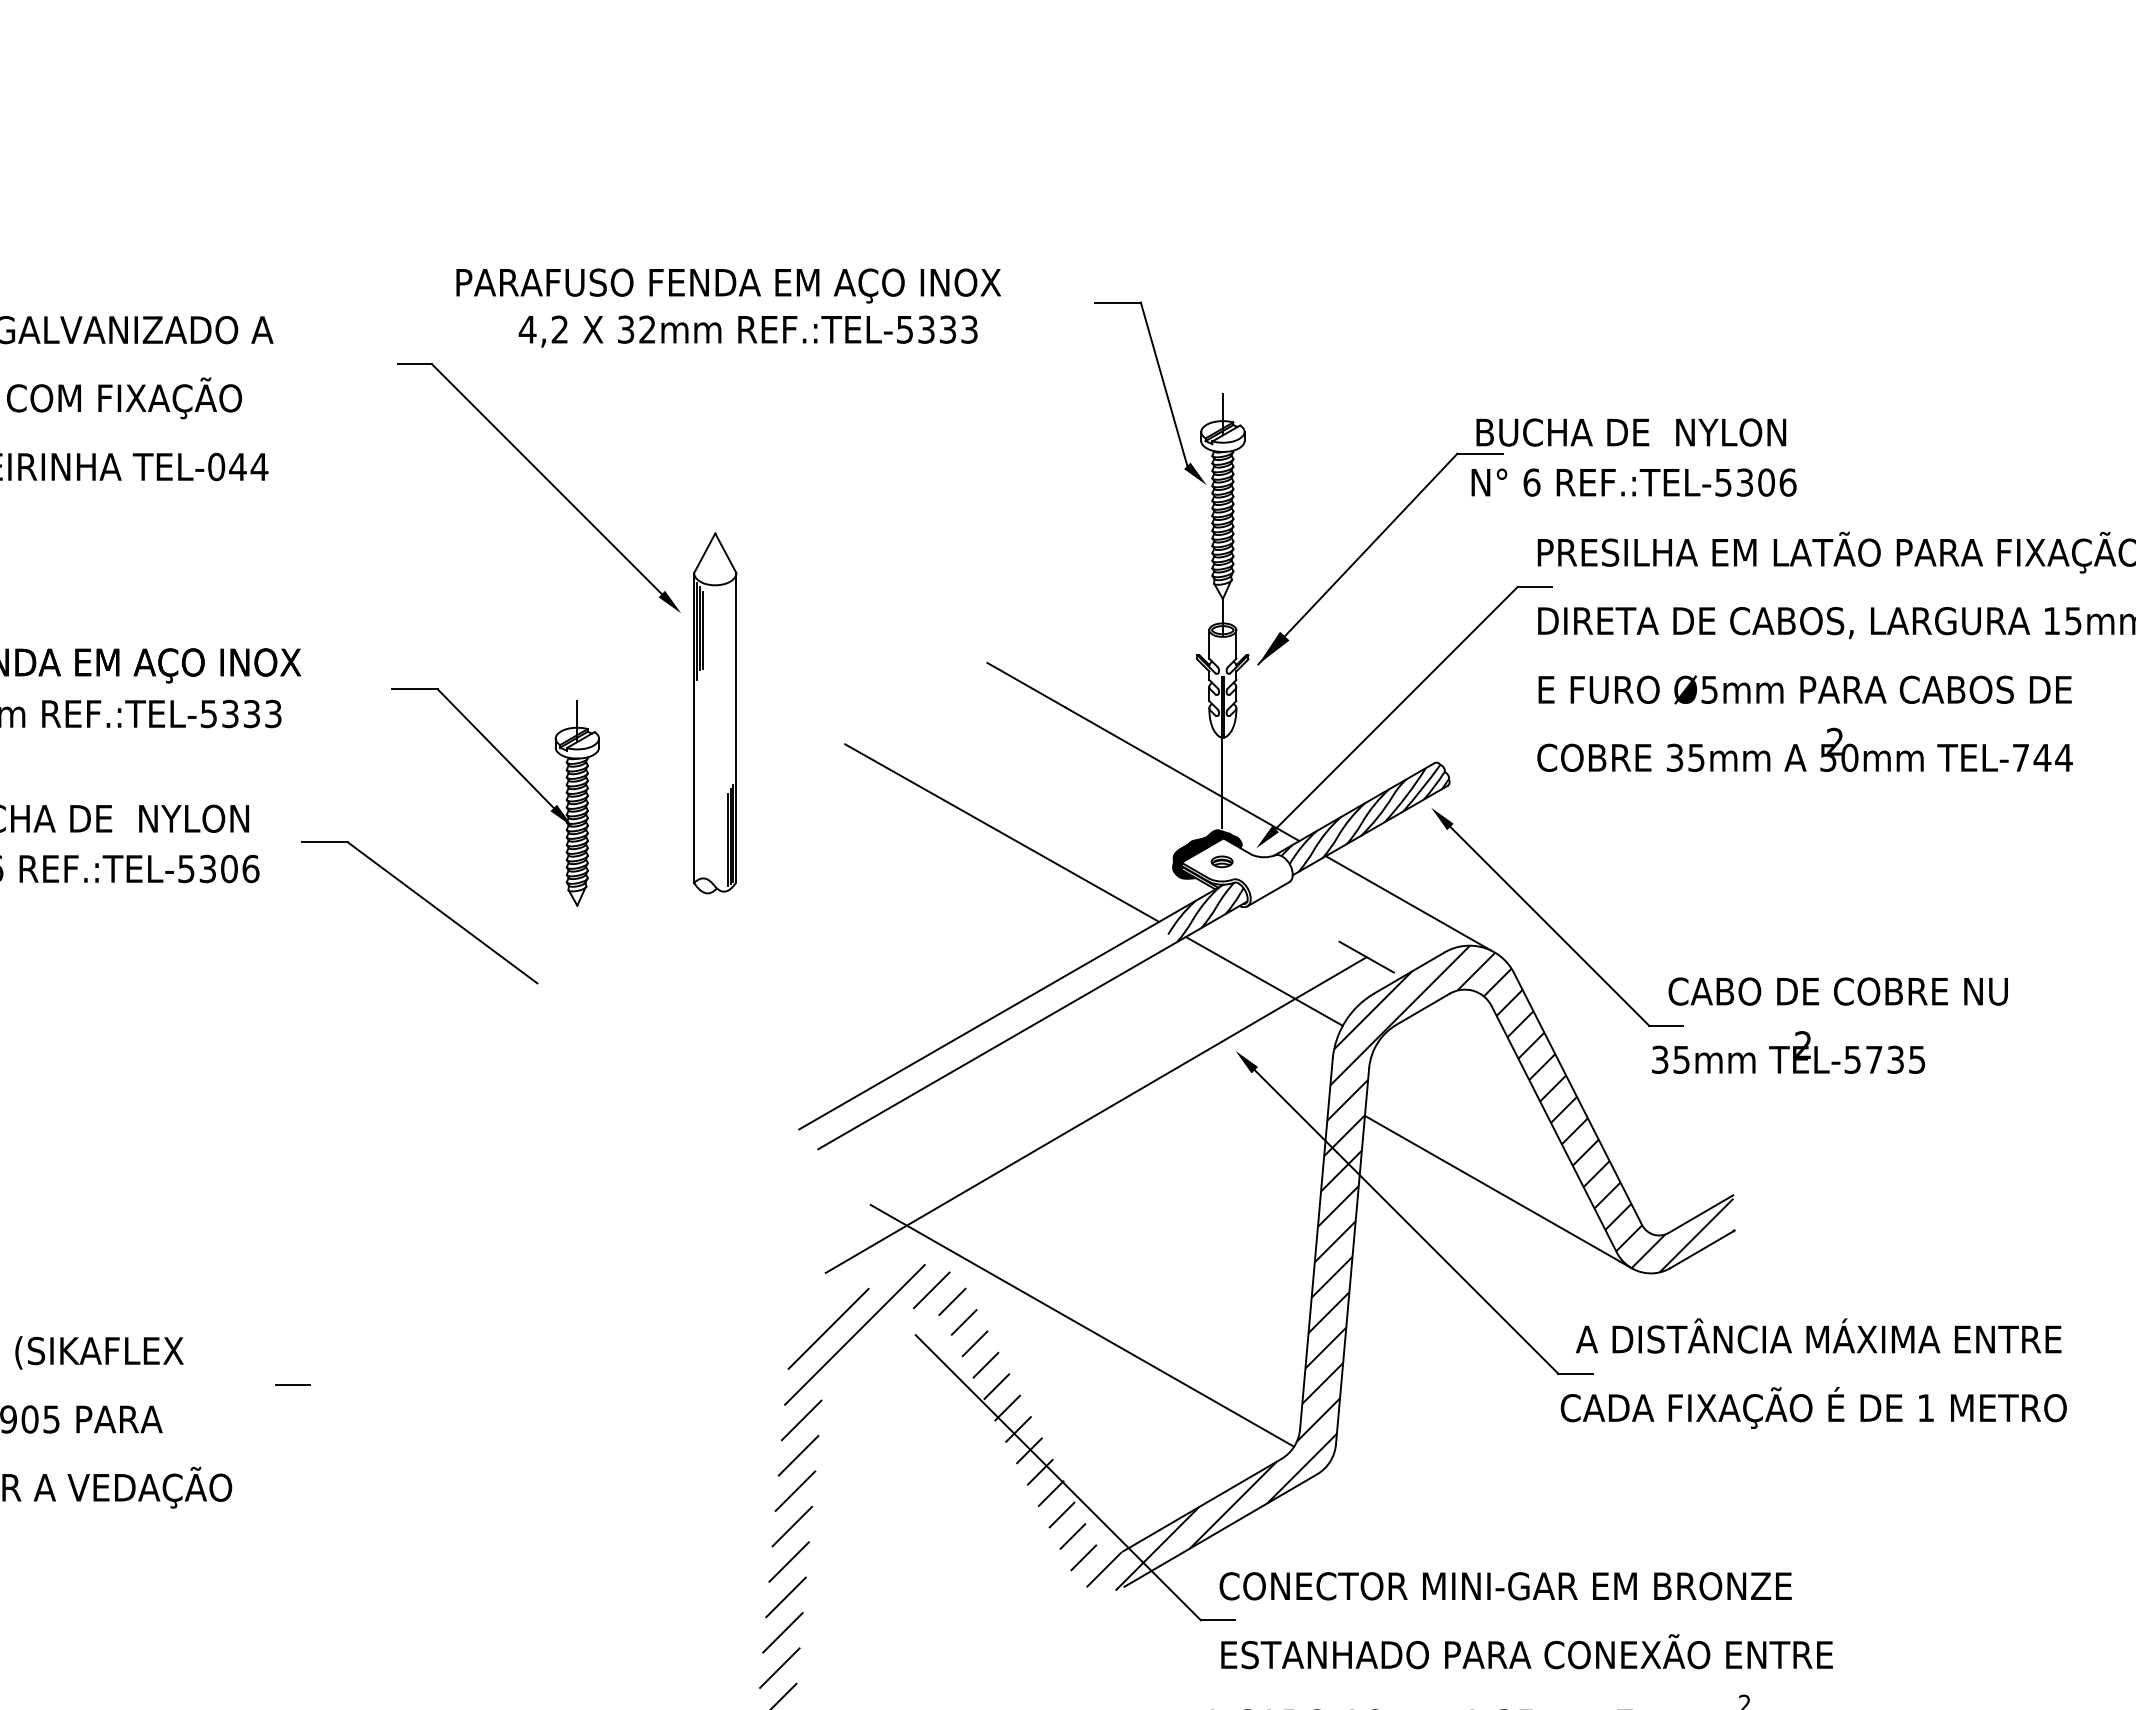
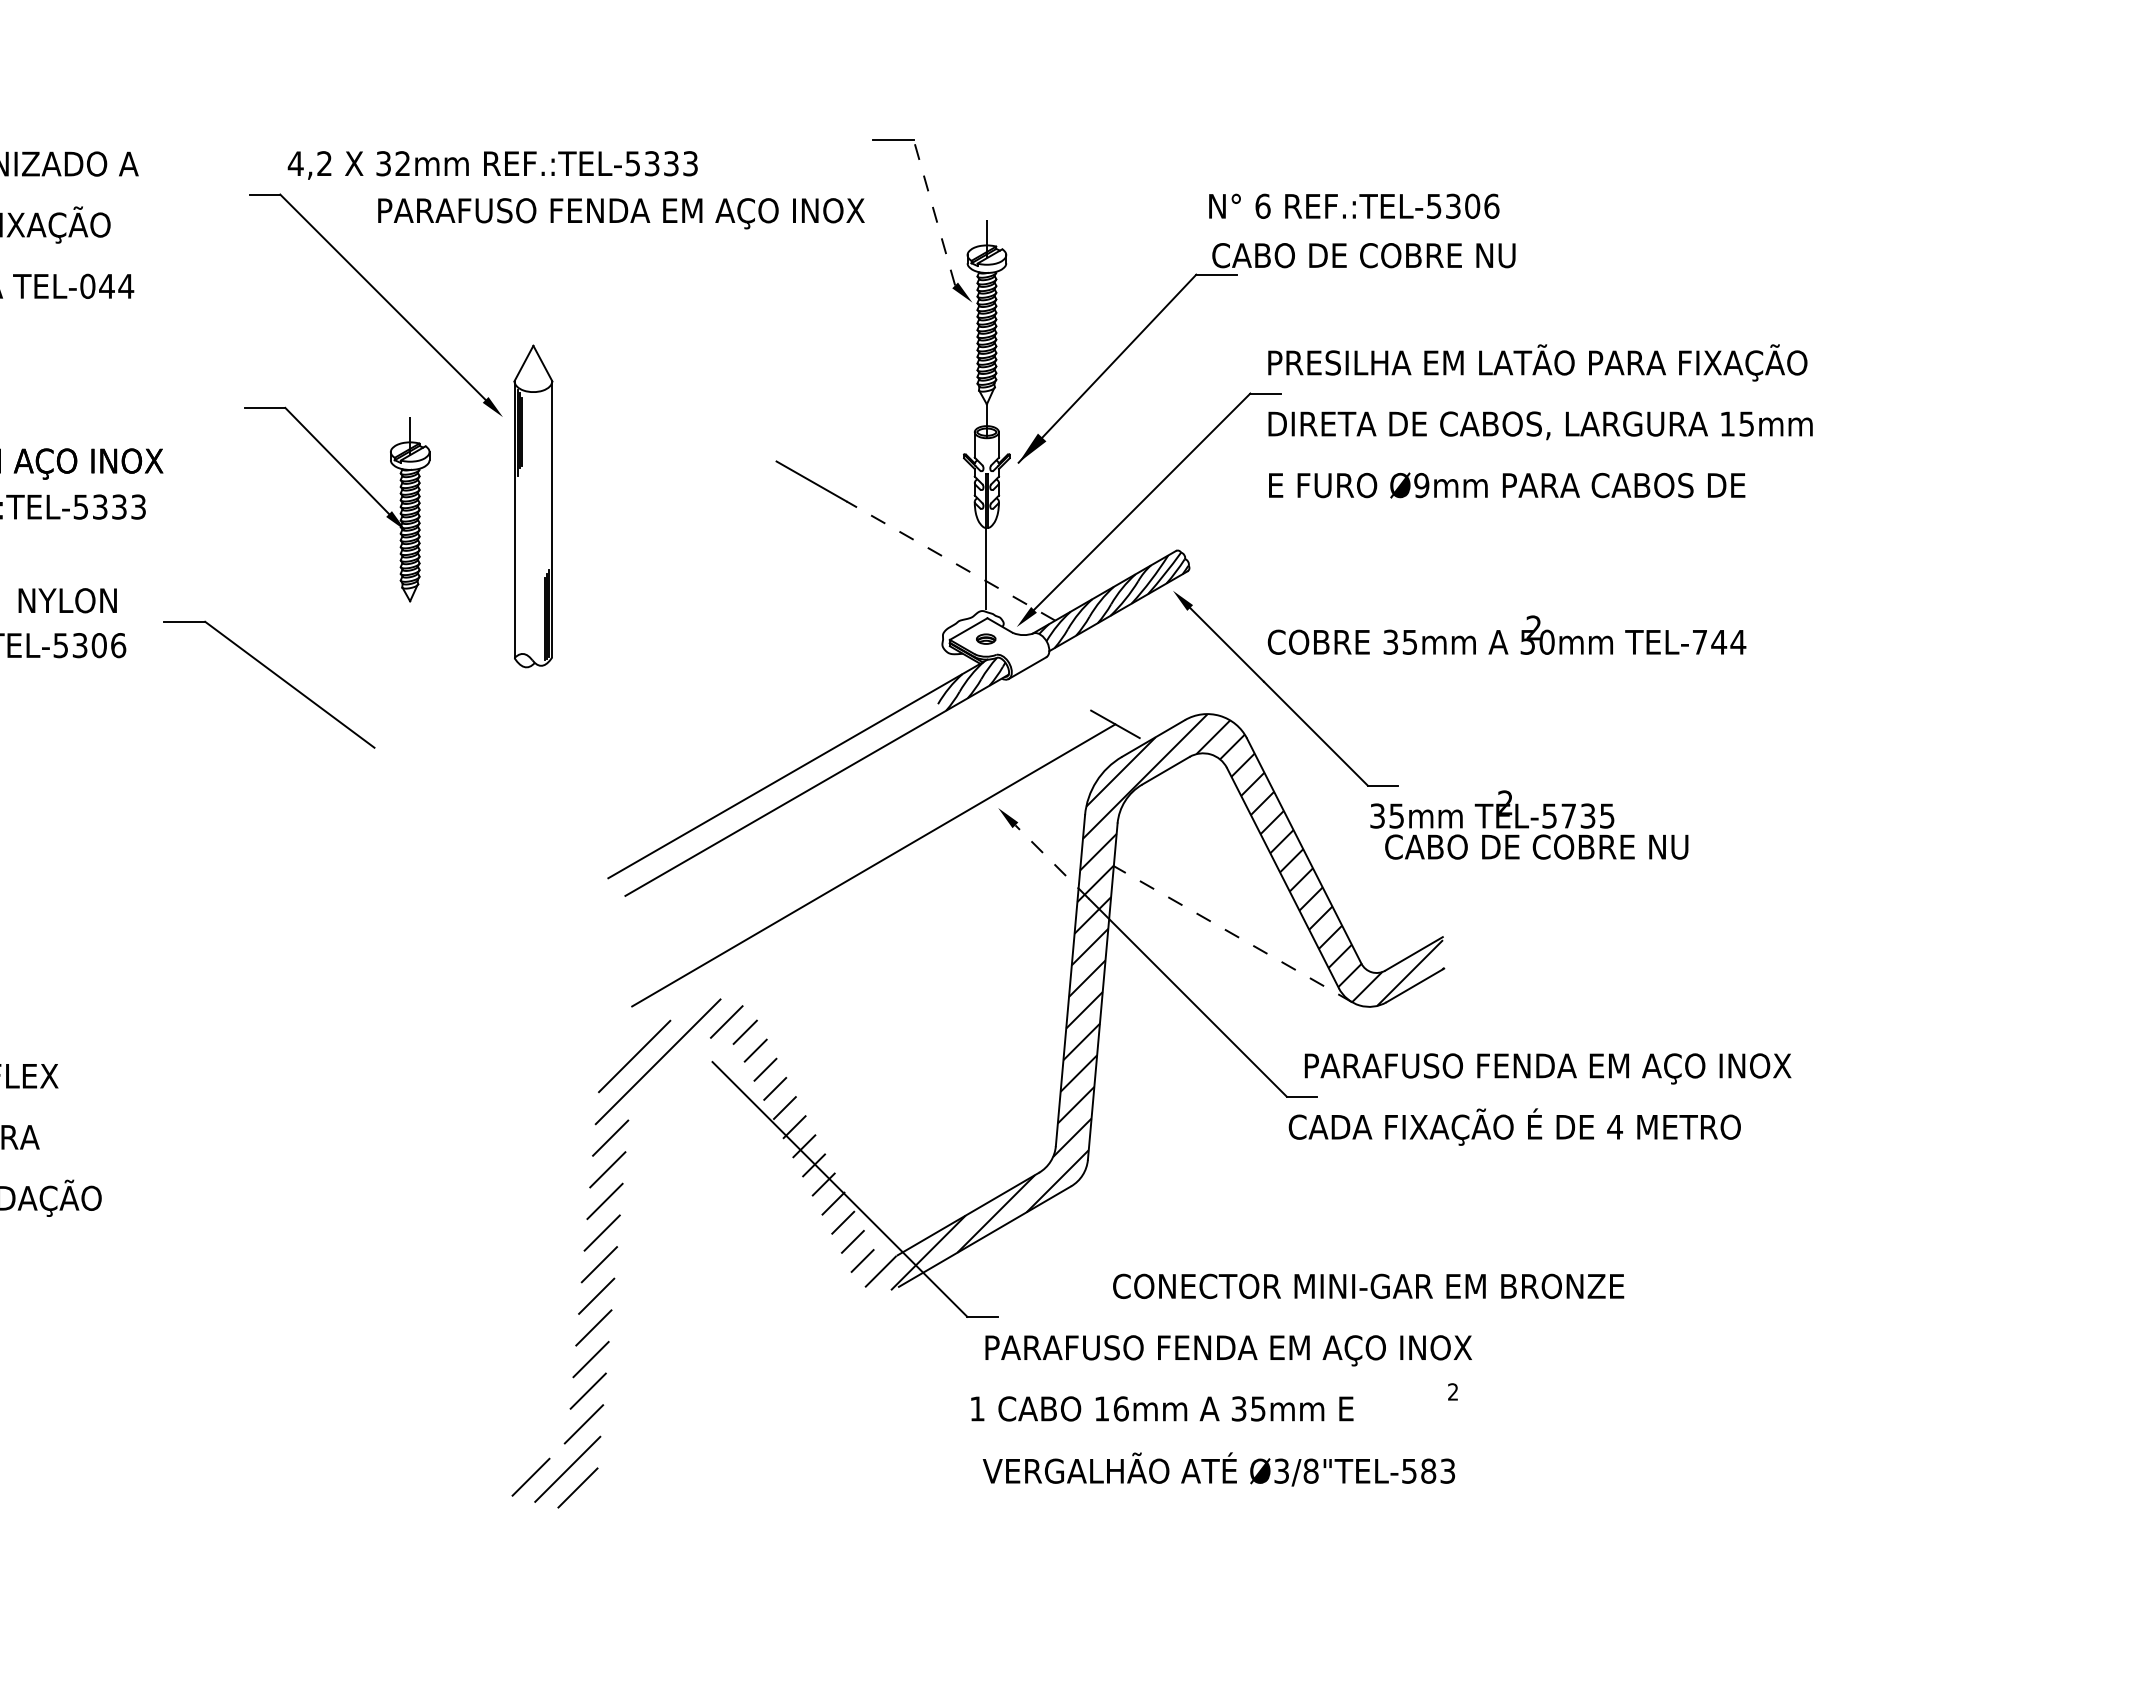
text: (728, 285) -> (621, 213), moved
text: (747, 331) -> (492, 165), moved
line: (1164, 384) -> (934, 212), solid -> dashed
text: (1644, 432) -> (1363, 255), BUCHA DE  NYLON -> CABO DE COBRE NU
text: (1634, 481) -> (1354, 205), moved
text: (1709, 688) -> (1421, 484), Ø5mm -> Ø9mm
text: (1804, 749) -> (1506, 634), moved
part: (518, 773) -> (357, 483), moved
line: (1182, 773) -> (950, 560), solid -> dashed
line: (1001, 833) -> (789, 613), removed
hatch: (1206, 854) -> (972, 632), removed
line: (1408, 903) -> (1152, 676), removed
line: (1263, 980) -> (1023, 745), removed
text: (1838, 990) -> (1536, 846), moved
line: (1295, 1110) -> (1051, 861), solid -> dashed
line: (1497, 1192) -> (1232, 934), solid -> dashed
line: (1082, 1325) -> (861, 1053), removed
text: (1849, 1339) -> (1546, 1065), A DISTÂNCIA MÁXIMA ENTRE -> PARAFUSO FENDA EM AÇO INOX
line: (293, 1384) -> (156, 1106), removed
text: (1926, 1408) -> (1615, 1127), 1 -> 4
text: (1505, 1585) -> (1368, 1285), moved
text: (1527, 1654) -> (1259, 1347), ESTANHADO PARA CONEXÃO ENTRE -> PARAFUSO FENDA EM AÇO INOX

